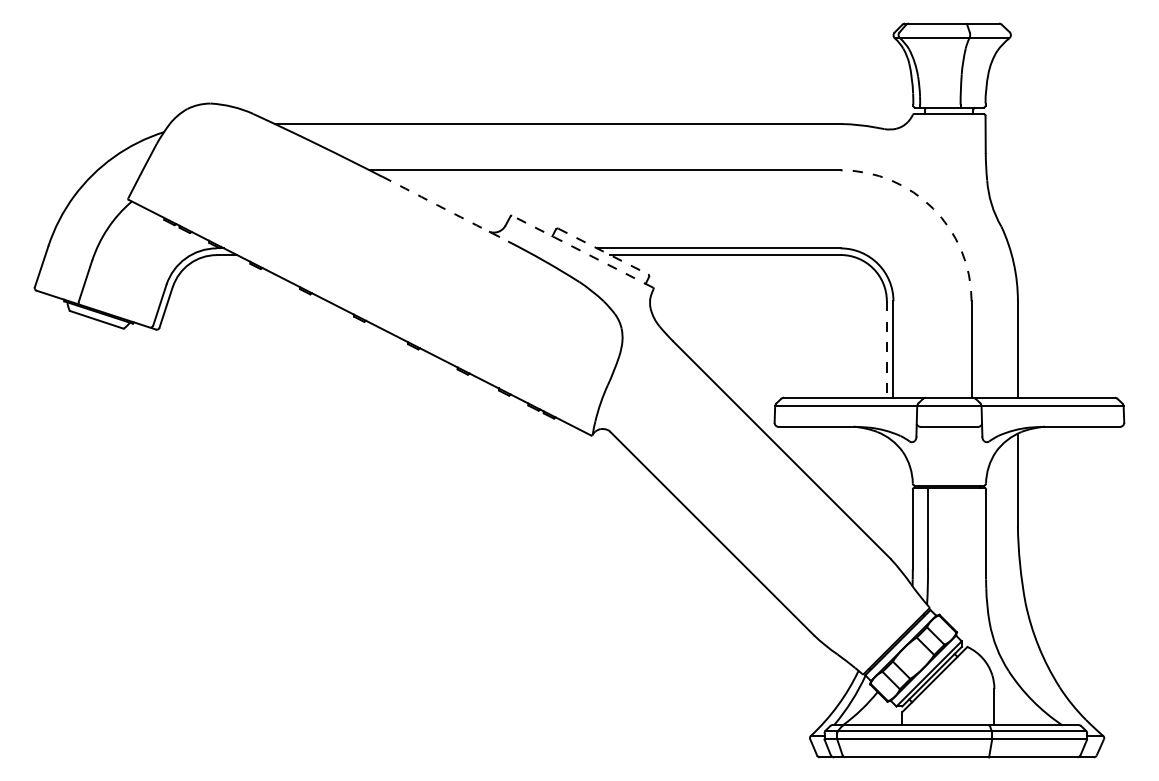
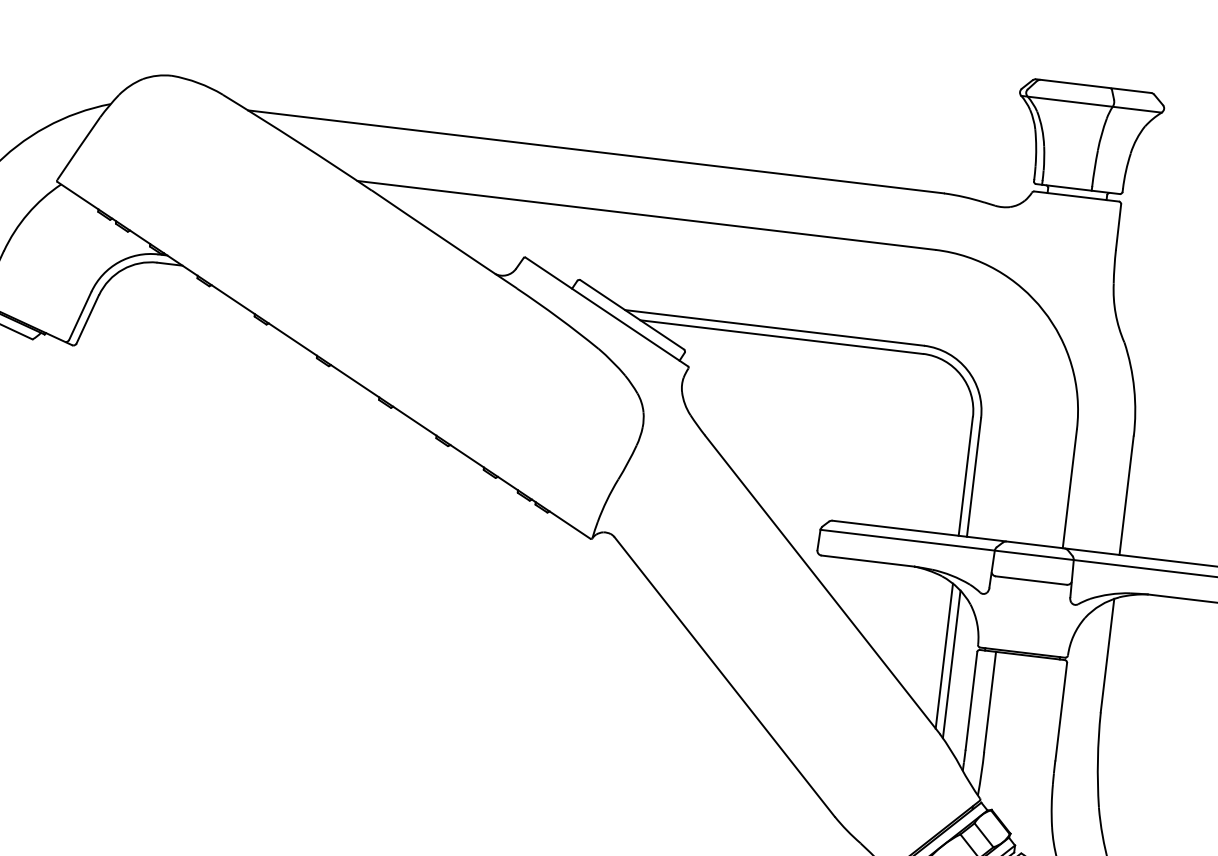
arc: (933, 208) -> (1043, 310), dashed -> solid
arc: (445, 209) -> (444, 240), dashed -> solid
line: (582, 251) -> (606, 311), dashed -> solid
line: (603, 251) -> (632, 314), dashed -> solid
line: (886, 350) -> (965, 477), dashed -> solid
line: (886, 495) -> (944, 655), added
line: (893, 501) -> (951, 664), added

